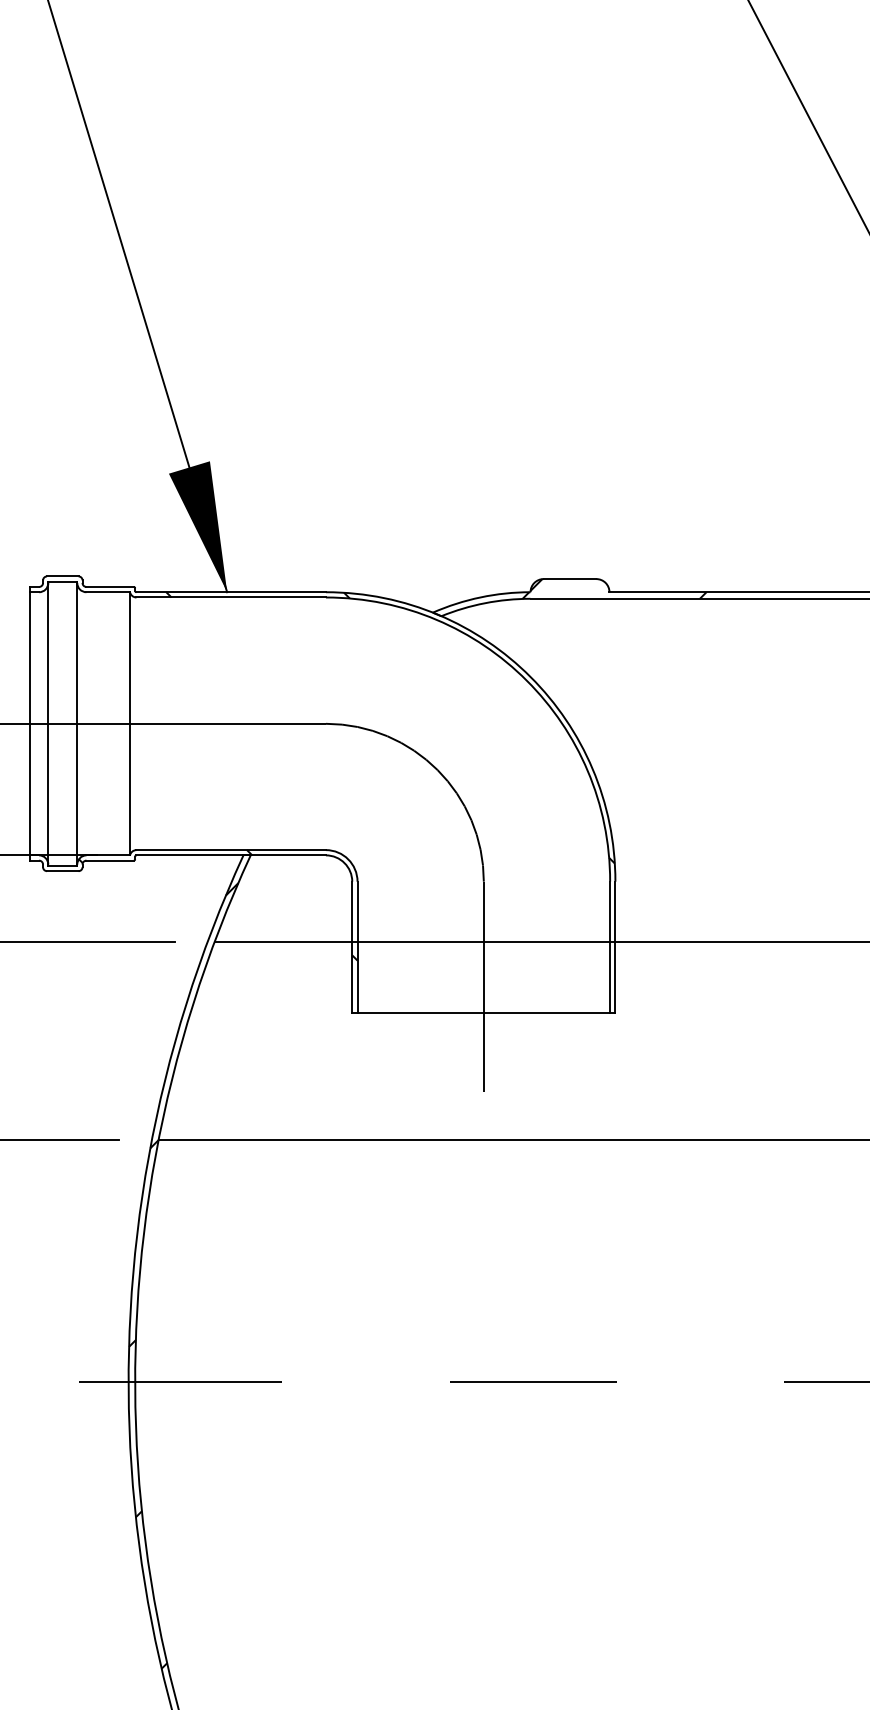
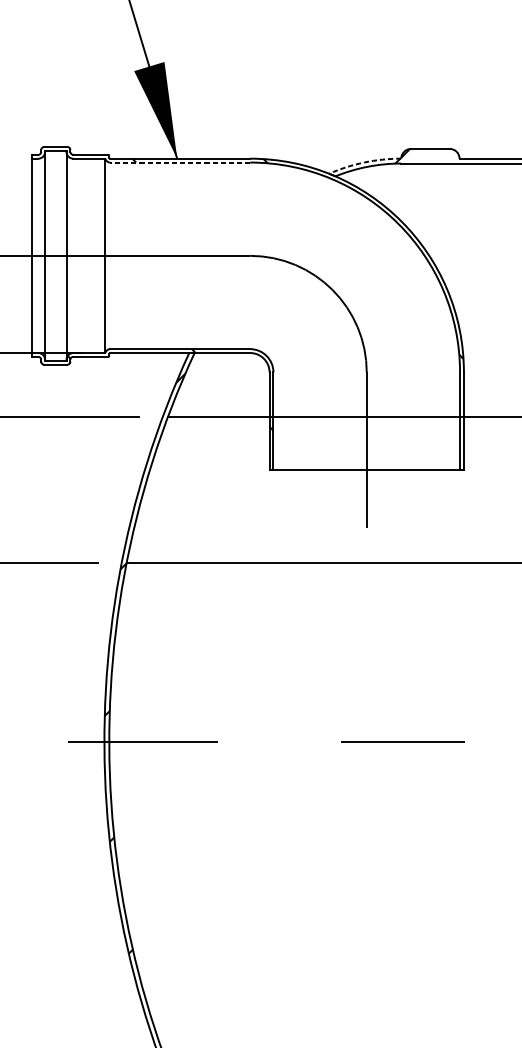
line: (231, 597) -> (180, 162), solid -> dashed
arc: (480, 597) -> (364, 162), solid -> dashed

